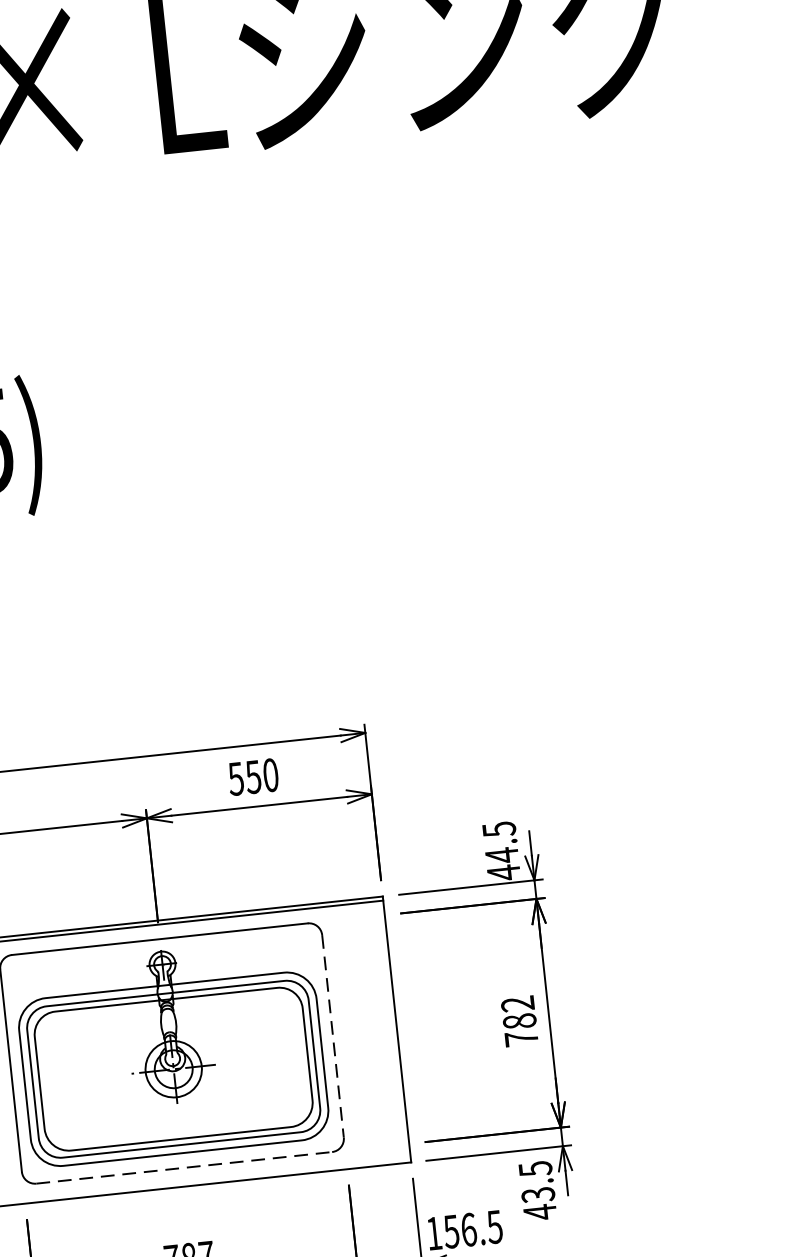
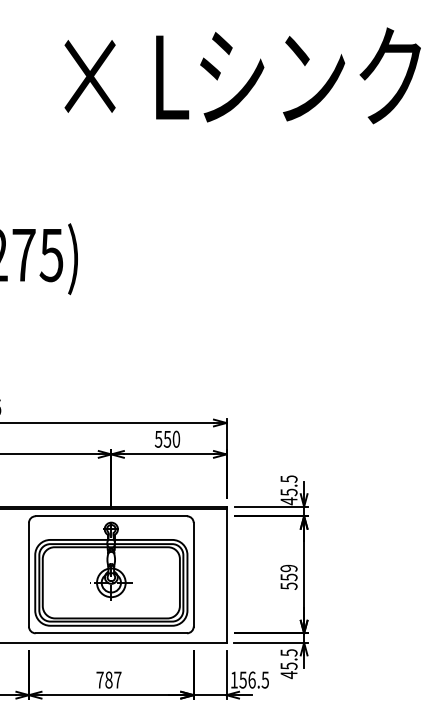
text: (500, 855) -> (288, 492), 44.5 -> 45.5
text: (518, 1019) -> (288, 576), 782 -> 559
line: (332, 1035) -> (193, 574), dashed -> solid
line: (184, 1168) -> (111, 633), dashed -> solid
text: (537, 1193) -> (288, 665), 43.5 -> 45.5

